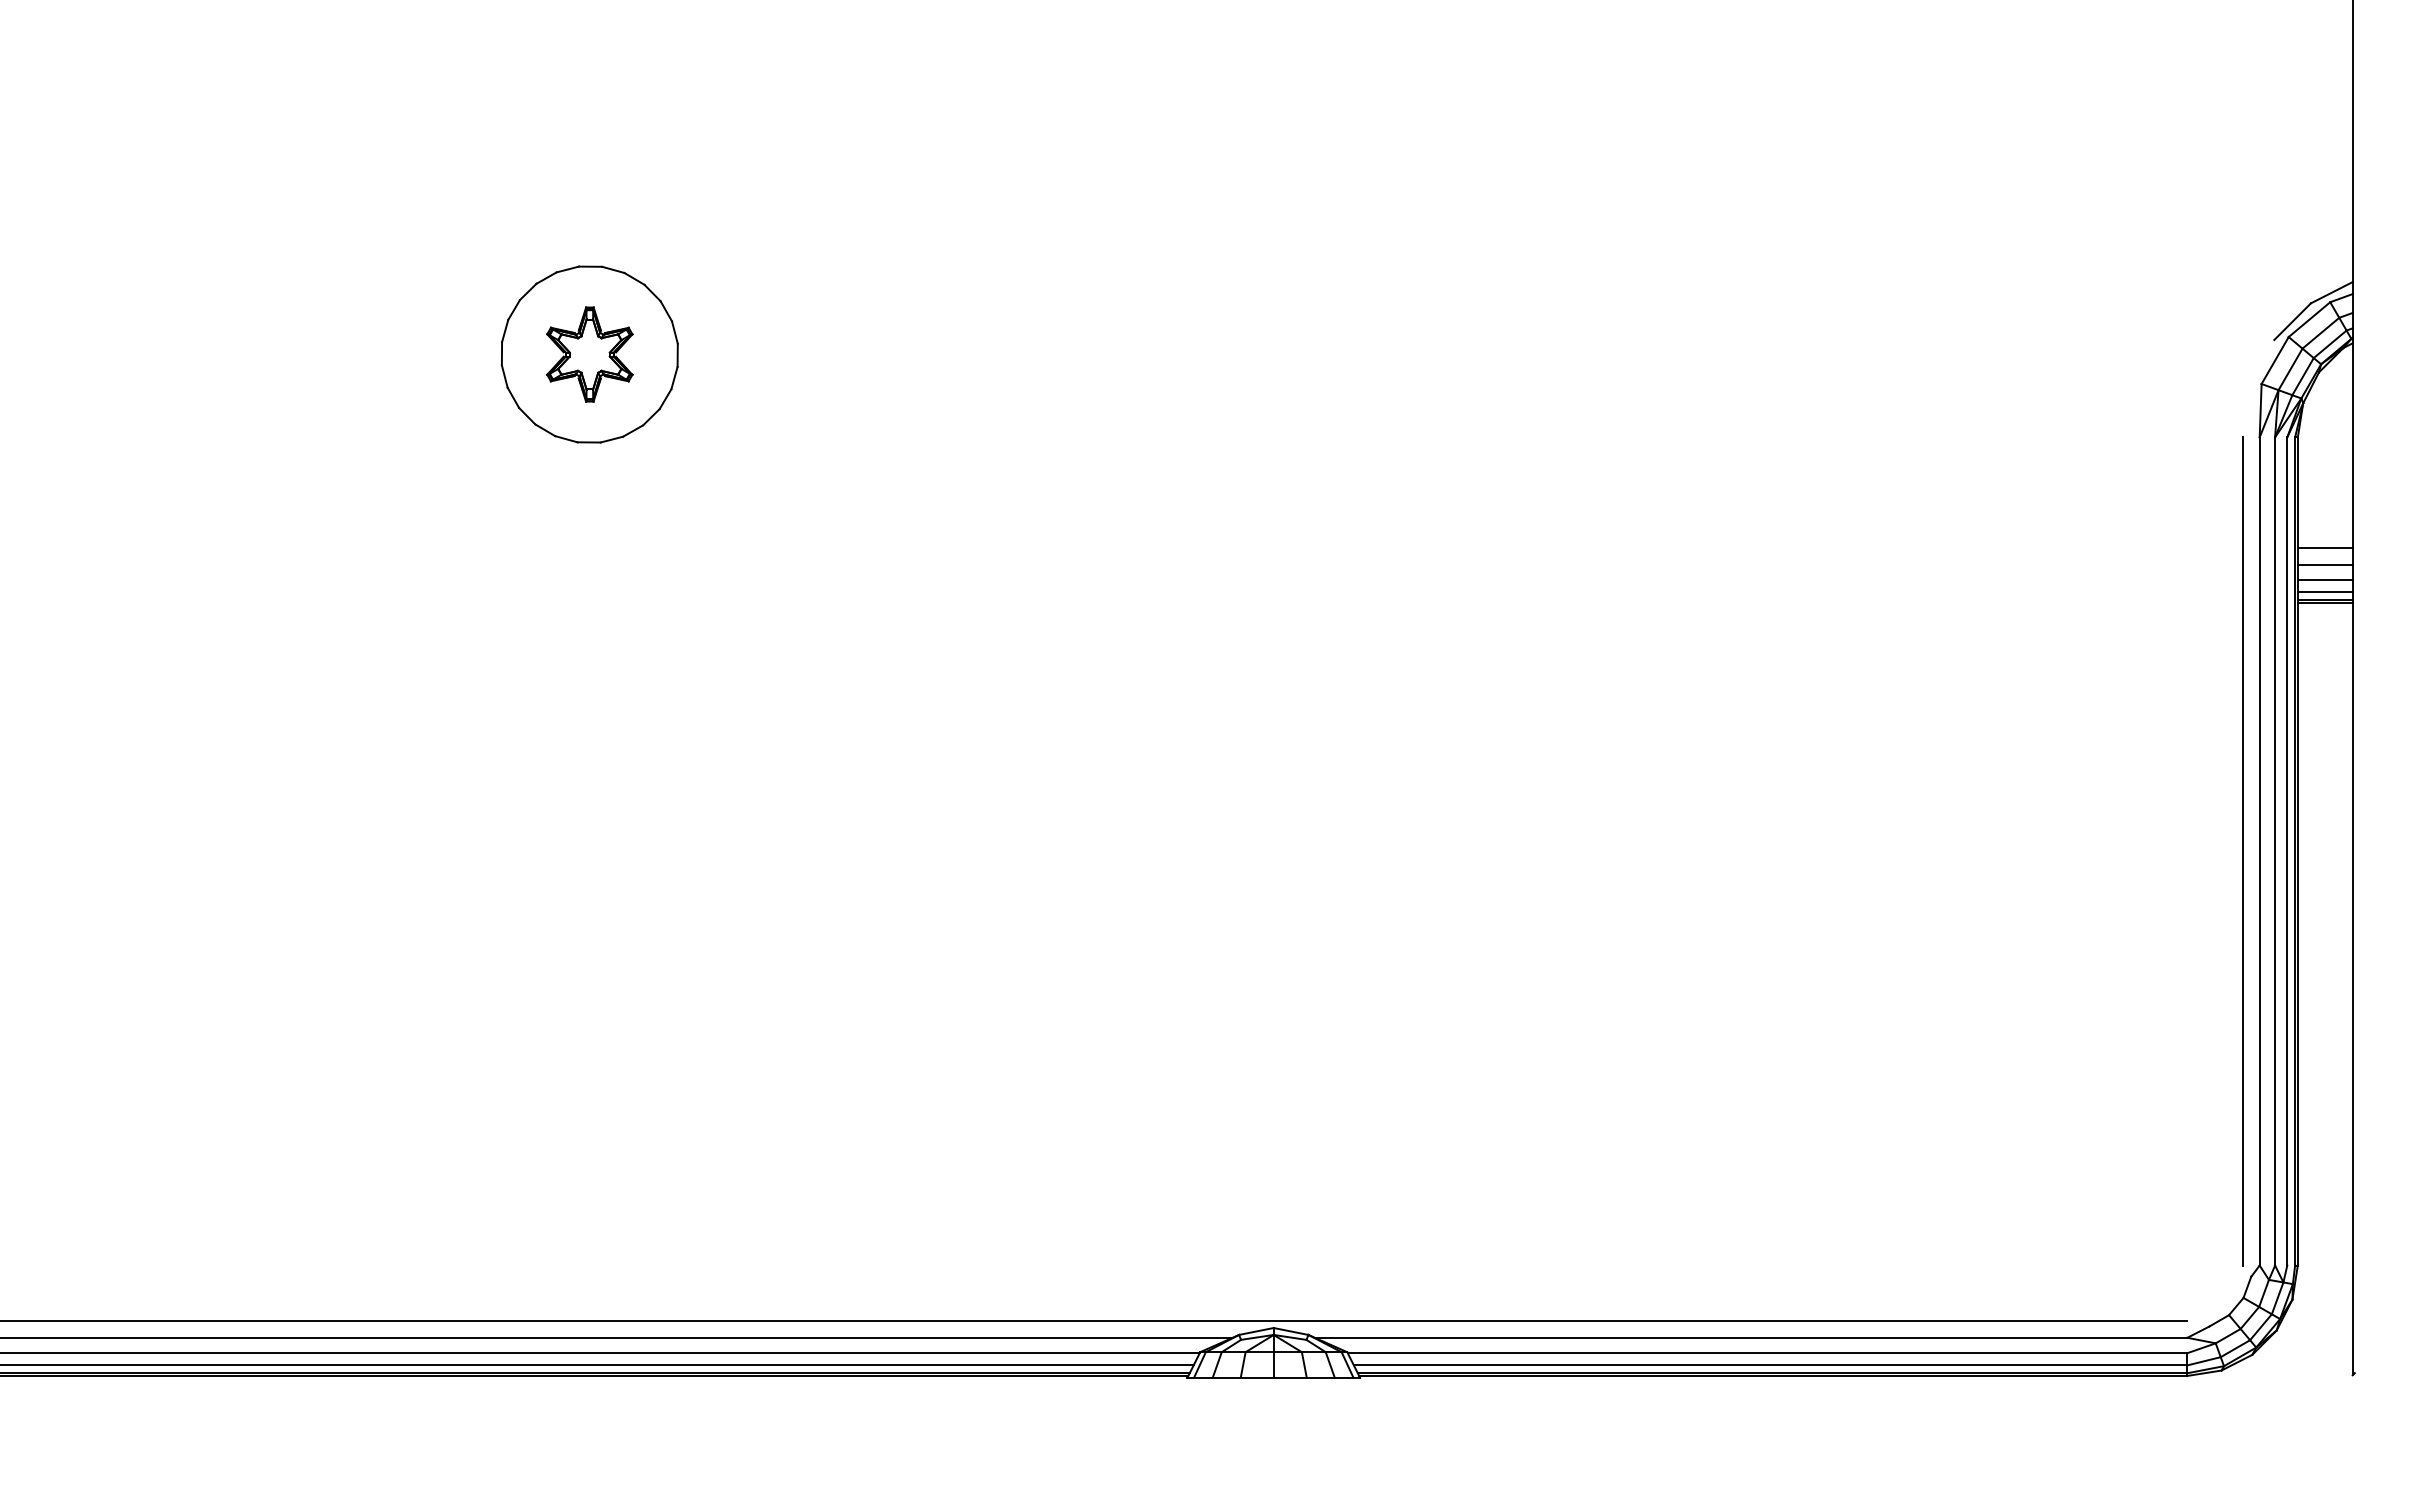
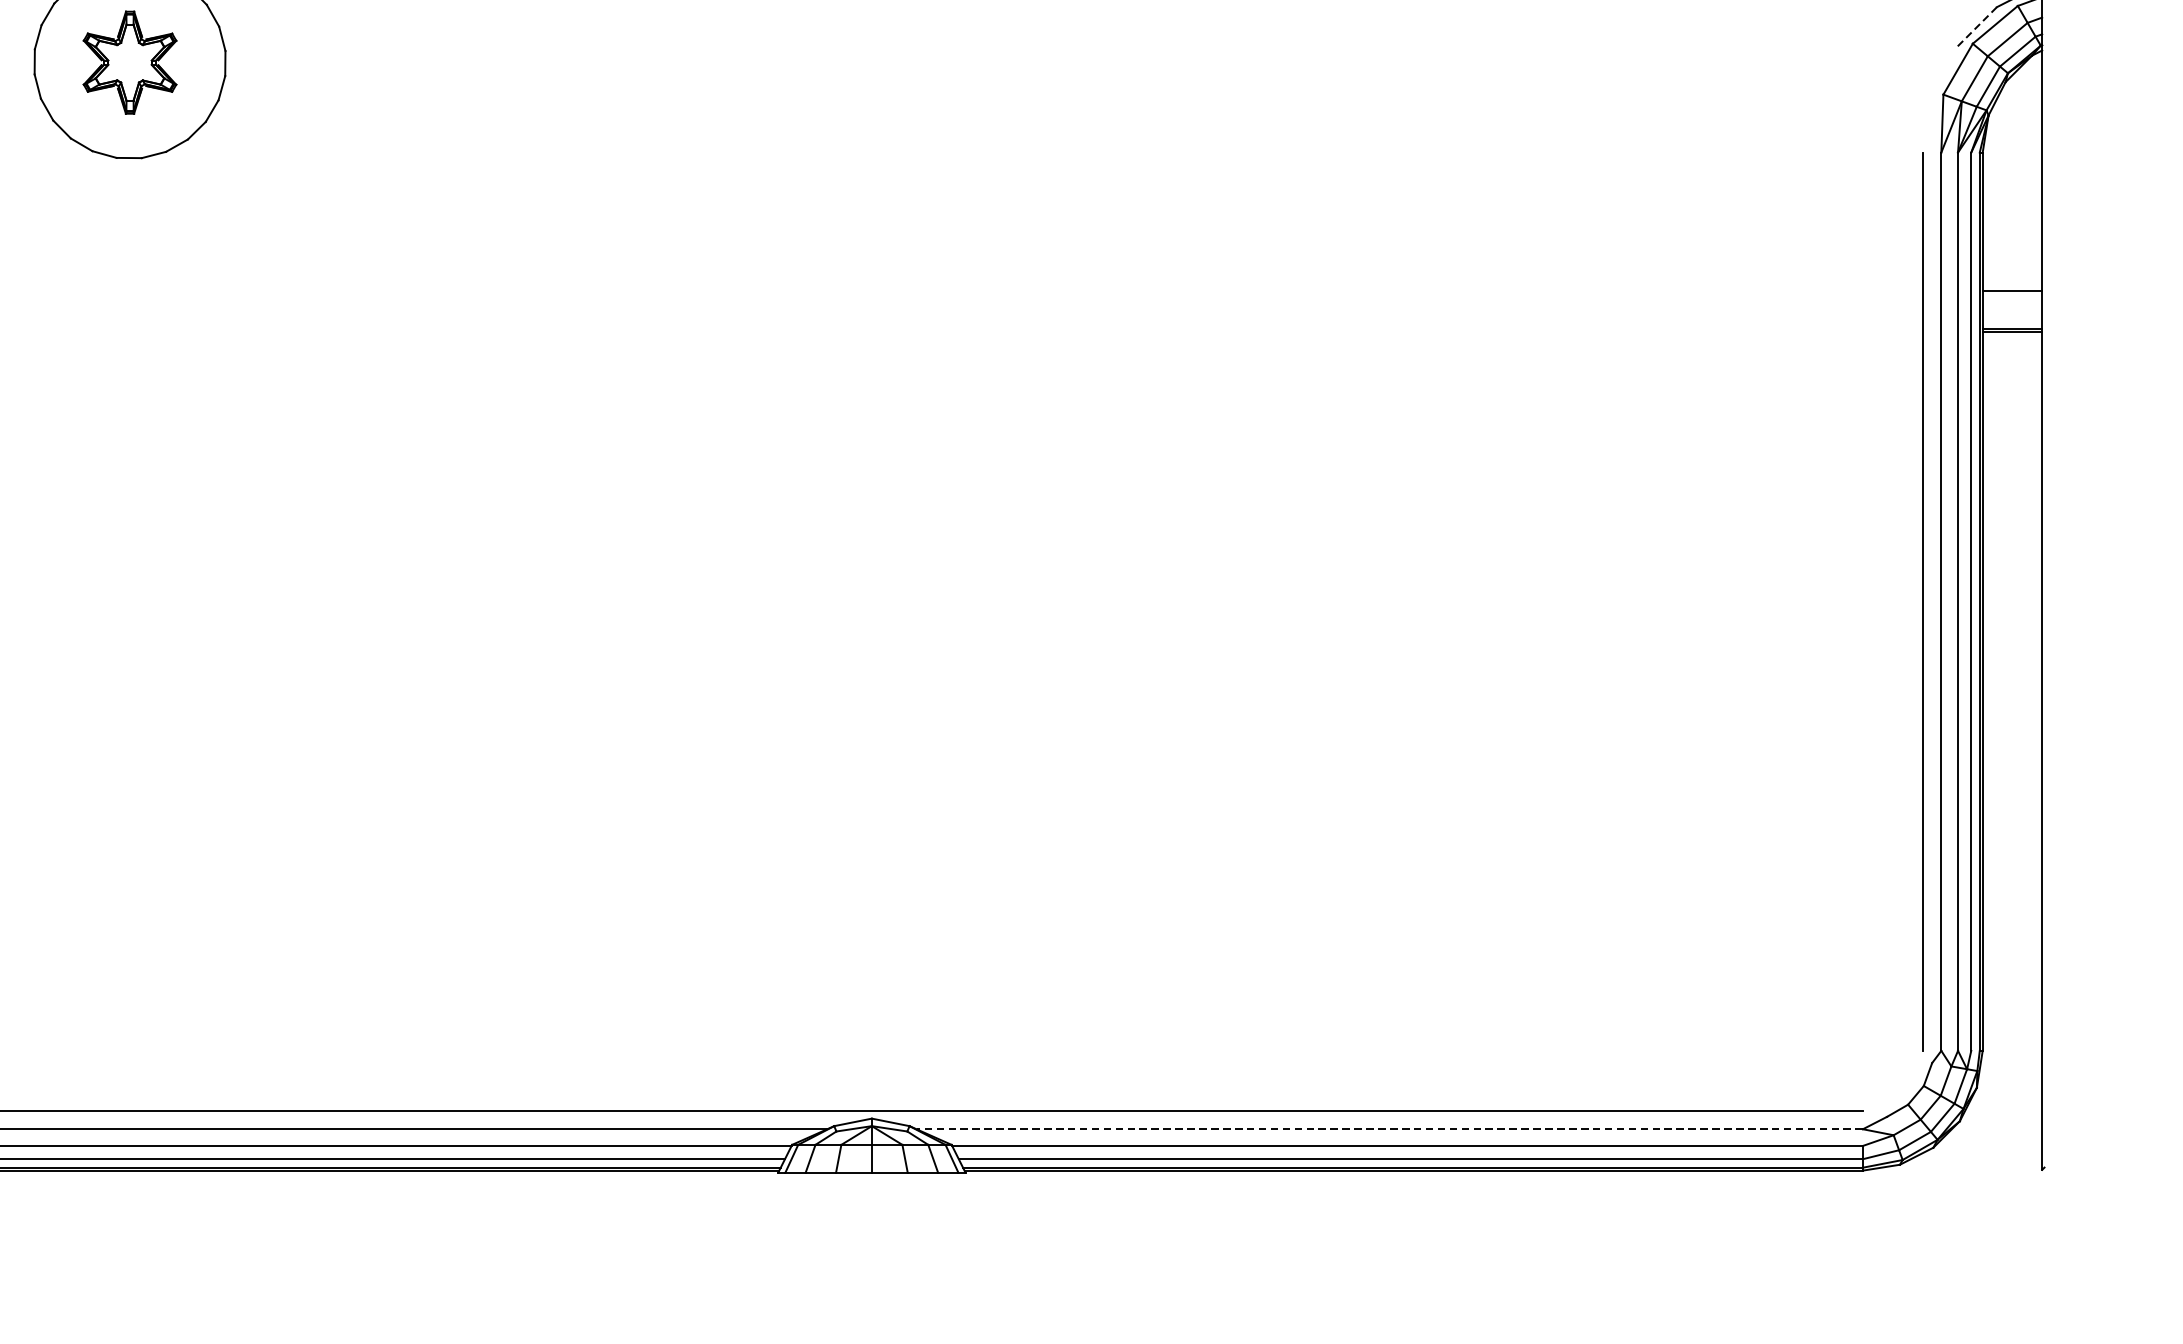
line: (2292, 321) -> (1976, 26), solid -> dashed
line: (2324, 547) -> (2011, 272), removed
line: (2324, 580) -> (2011, 307), removed
line: (2324, 592) -> (2011, 320), removed
line: (1750, 1337) -> (1389, 1128), solid -> dashed

